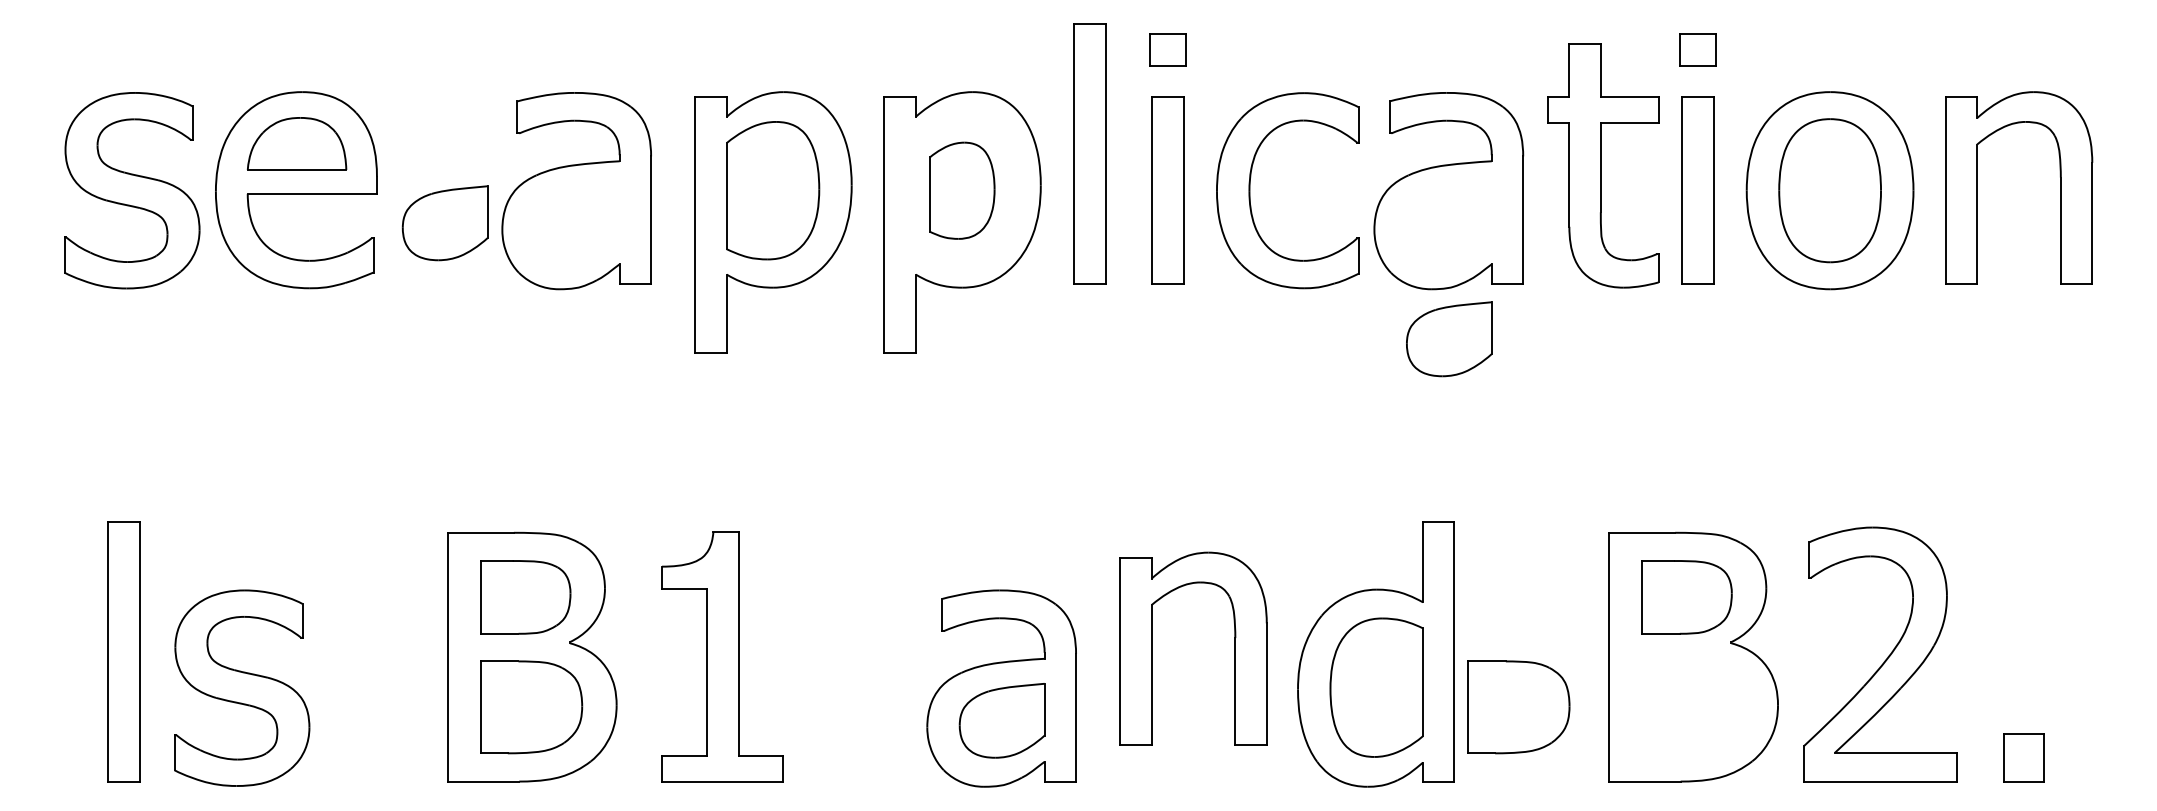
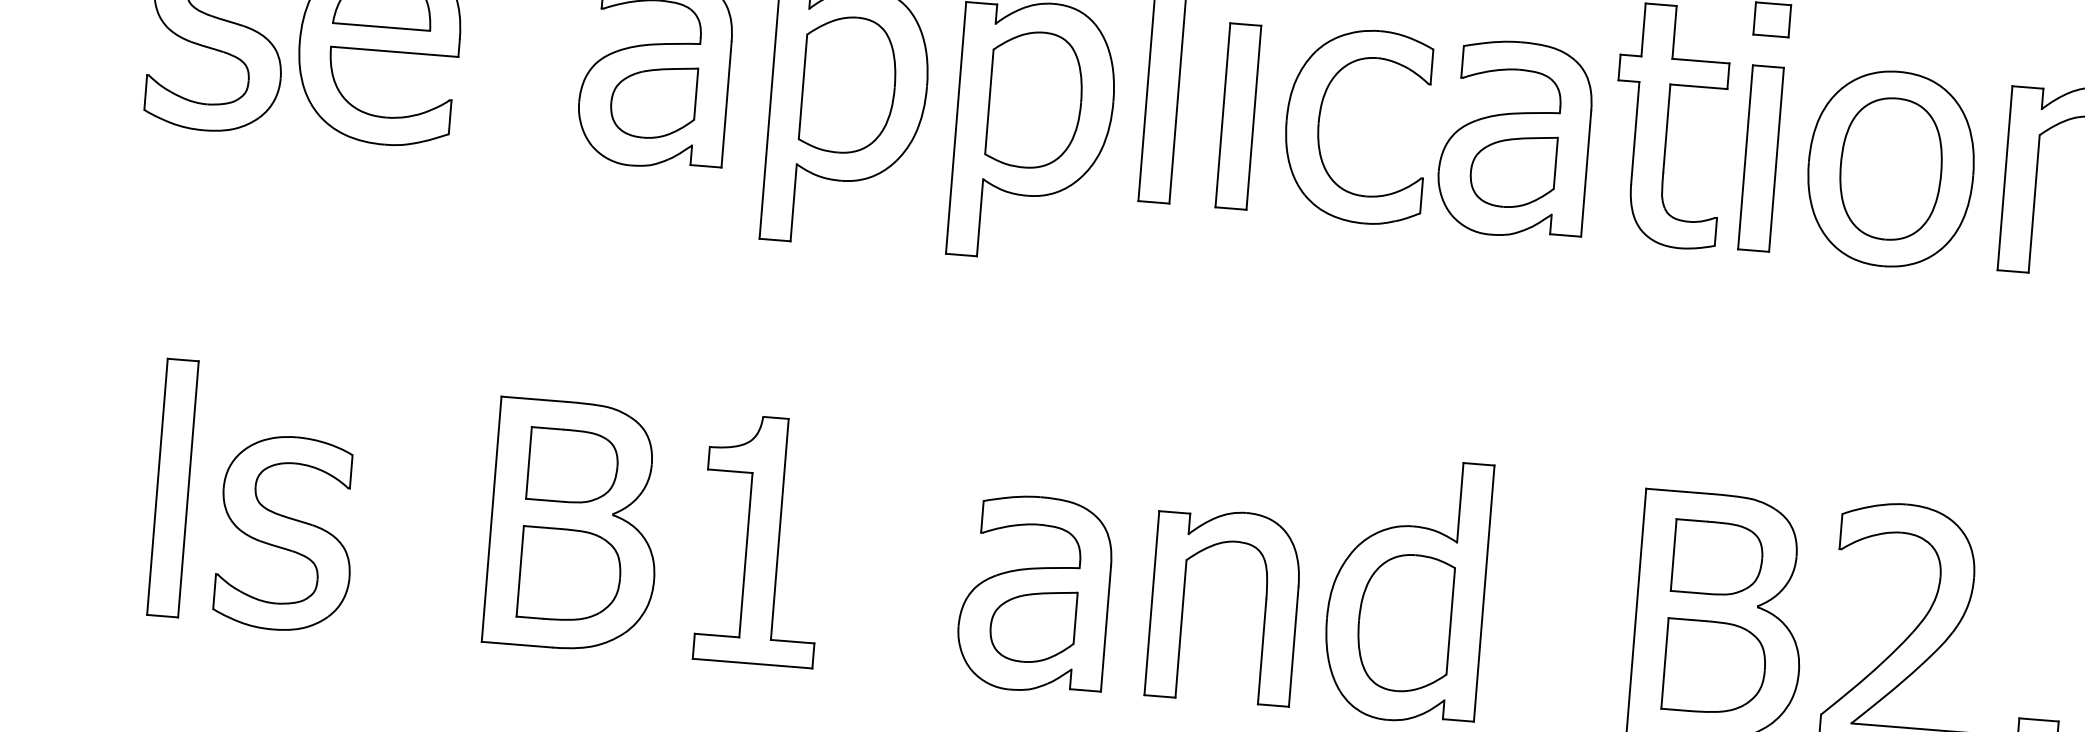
part: (962, 190) -> (1035, 100), size x1.43
part: (444, 223) -> (652, 101), moved
part: (1449, 339) -> (1513, 171), moved
part: (1152, 648) -> (1183, 603), moved
part: (1518, 707) -> (1714, 667), moved

